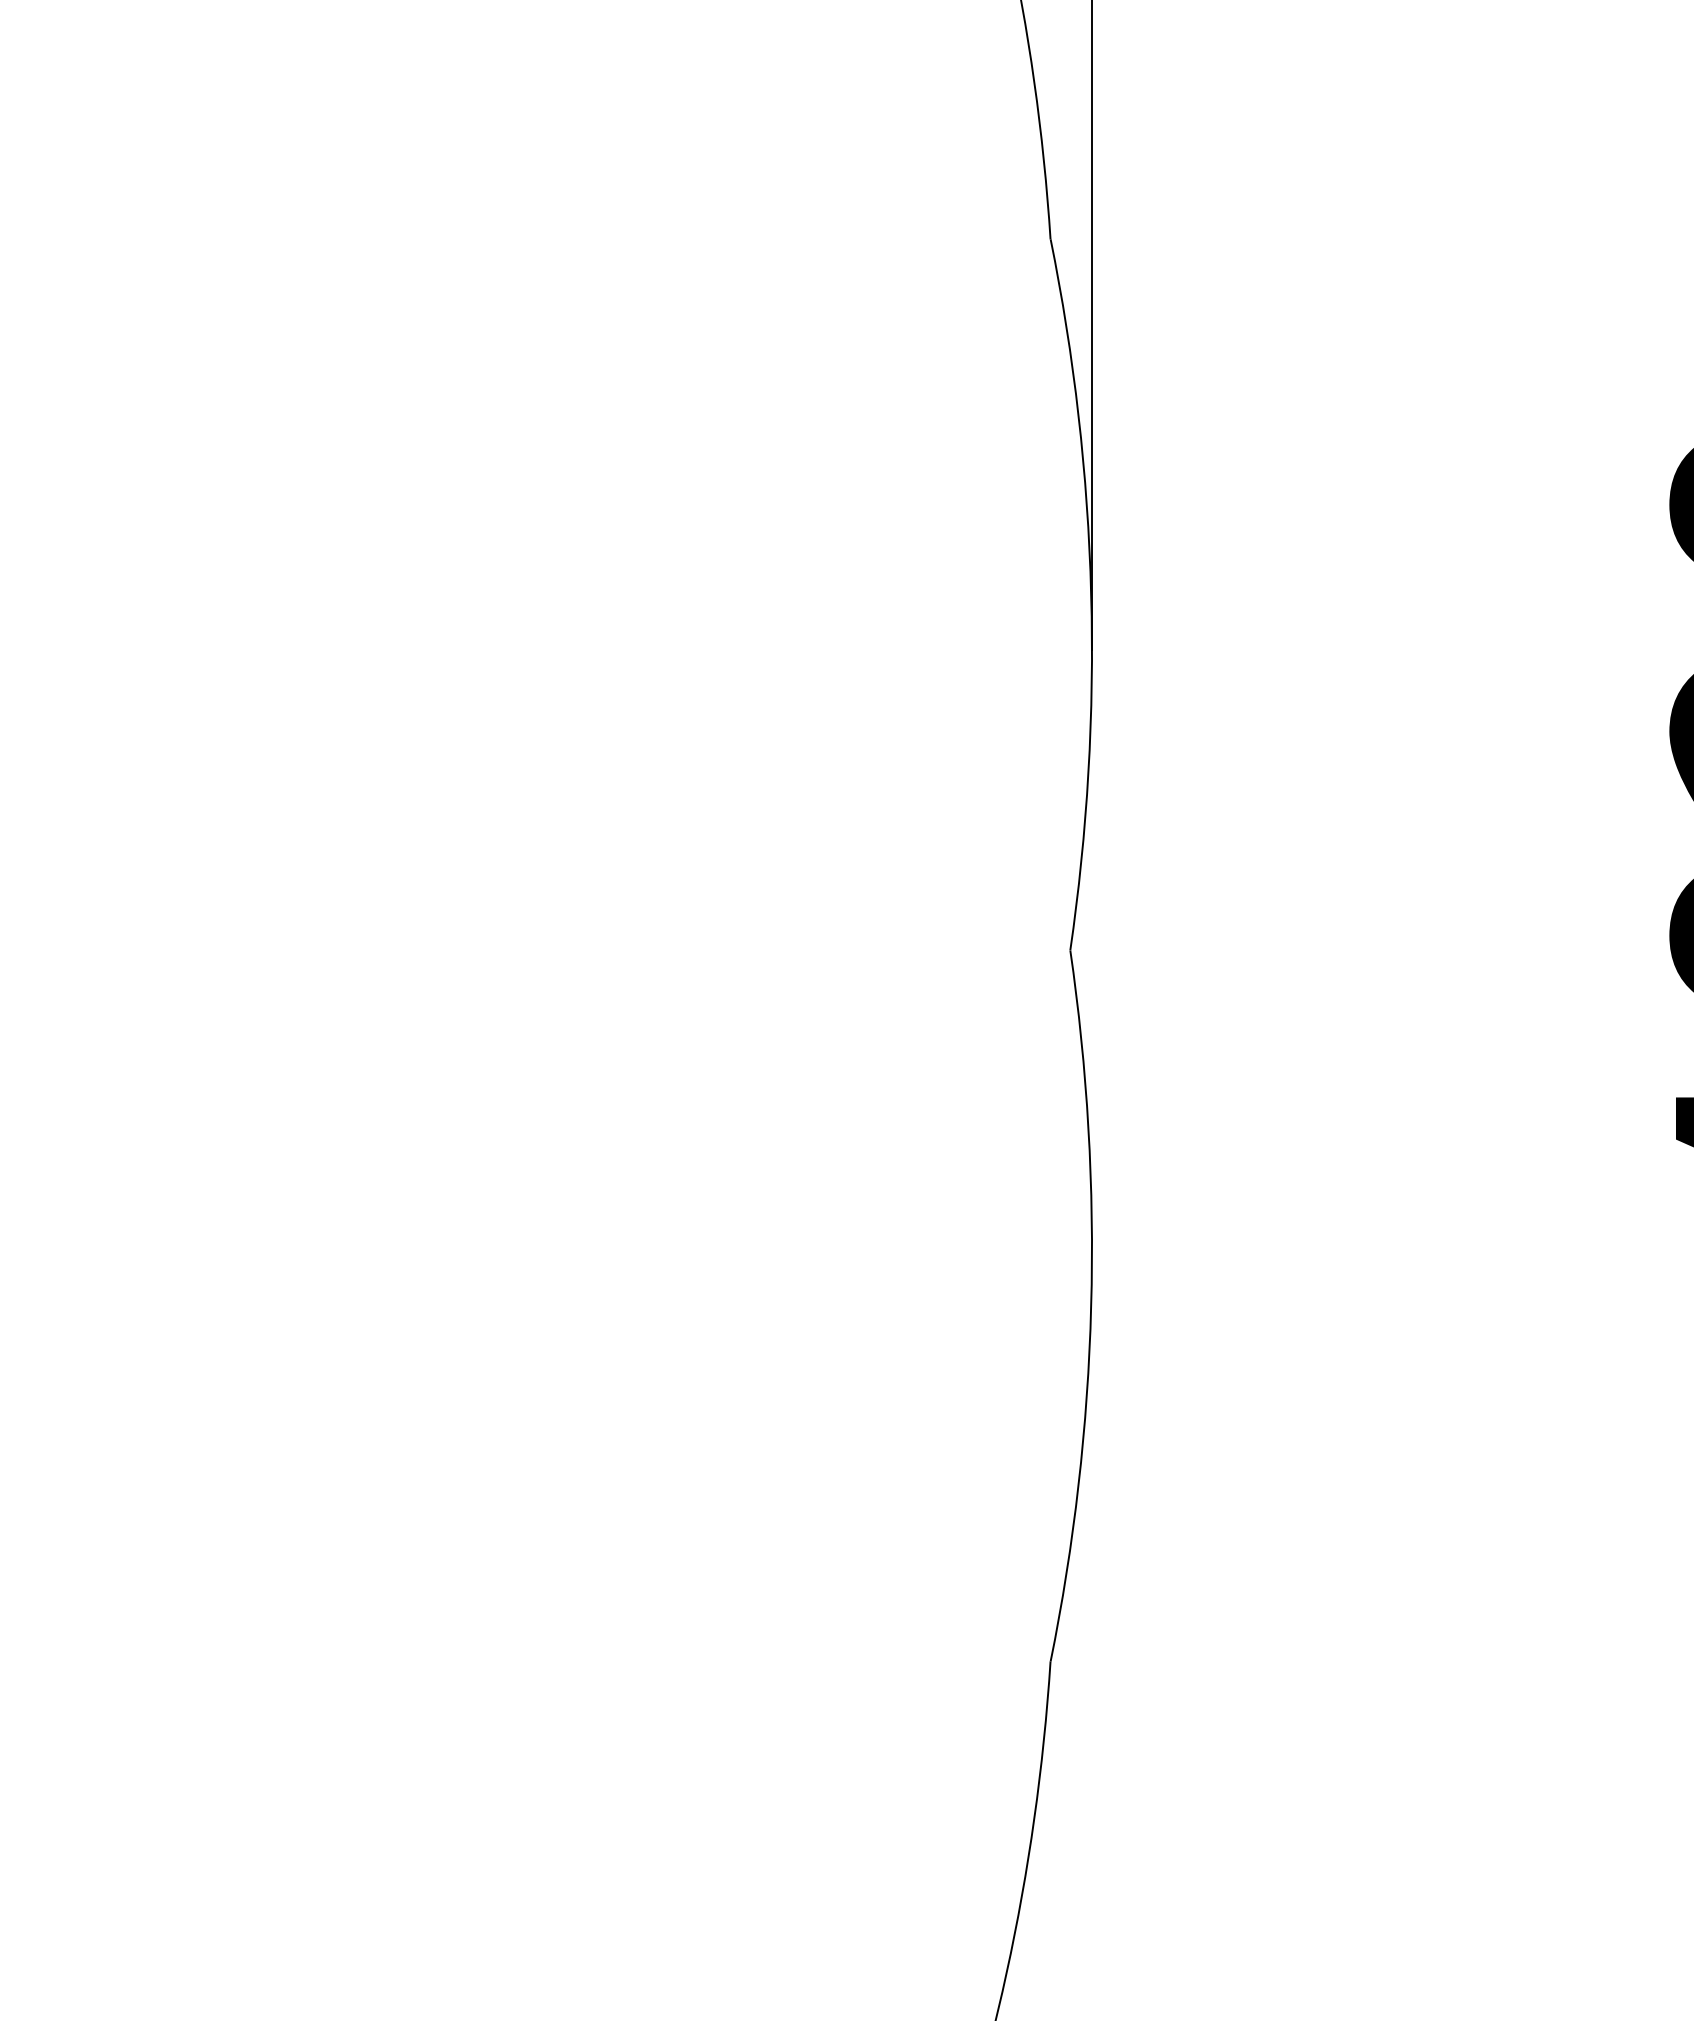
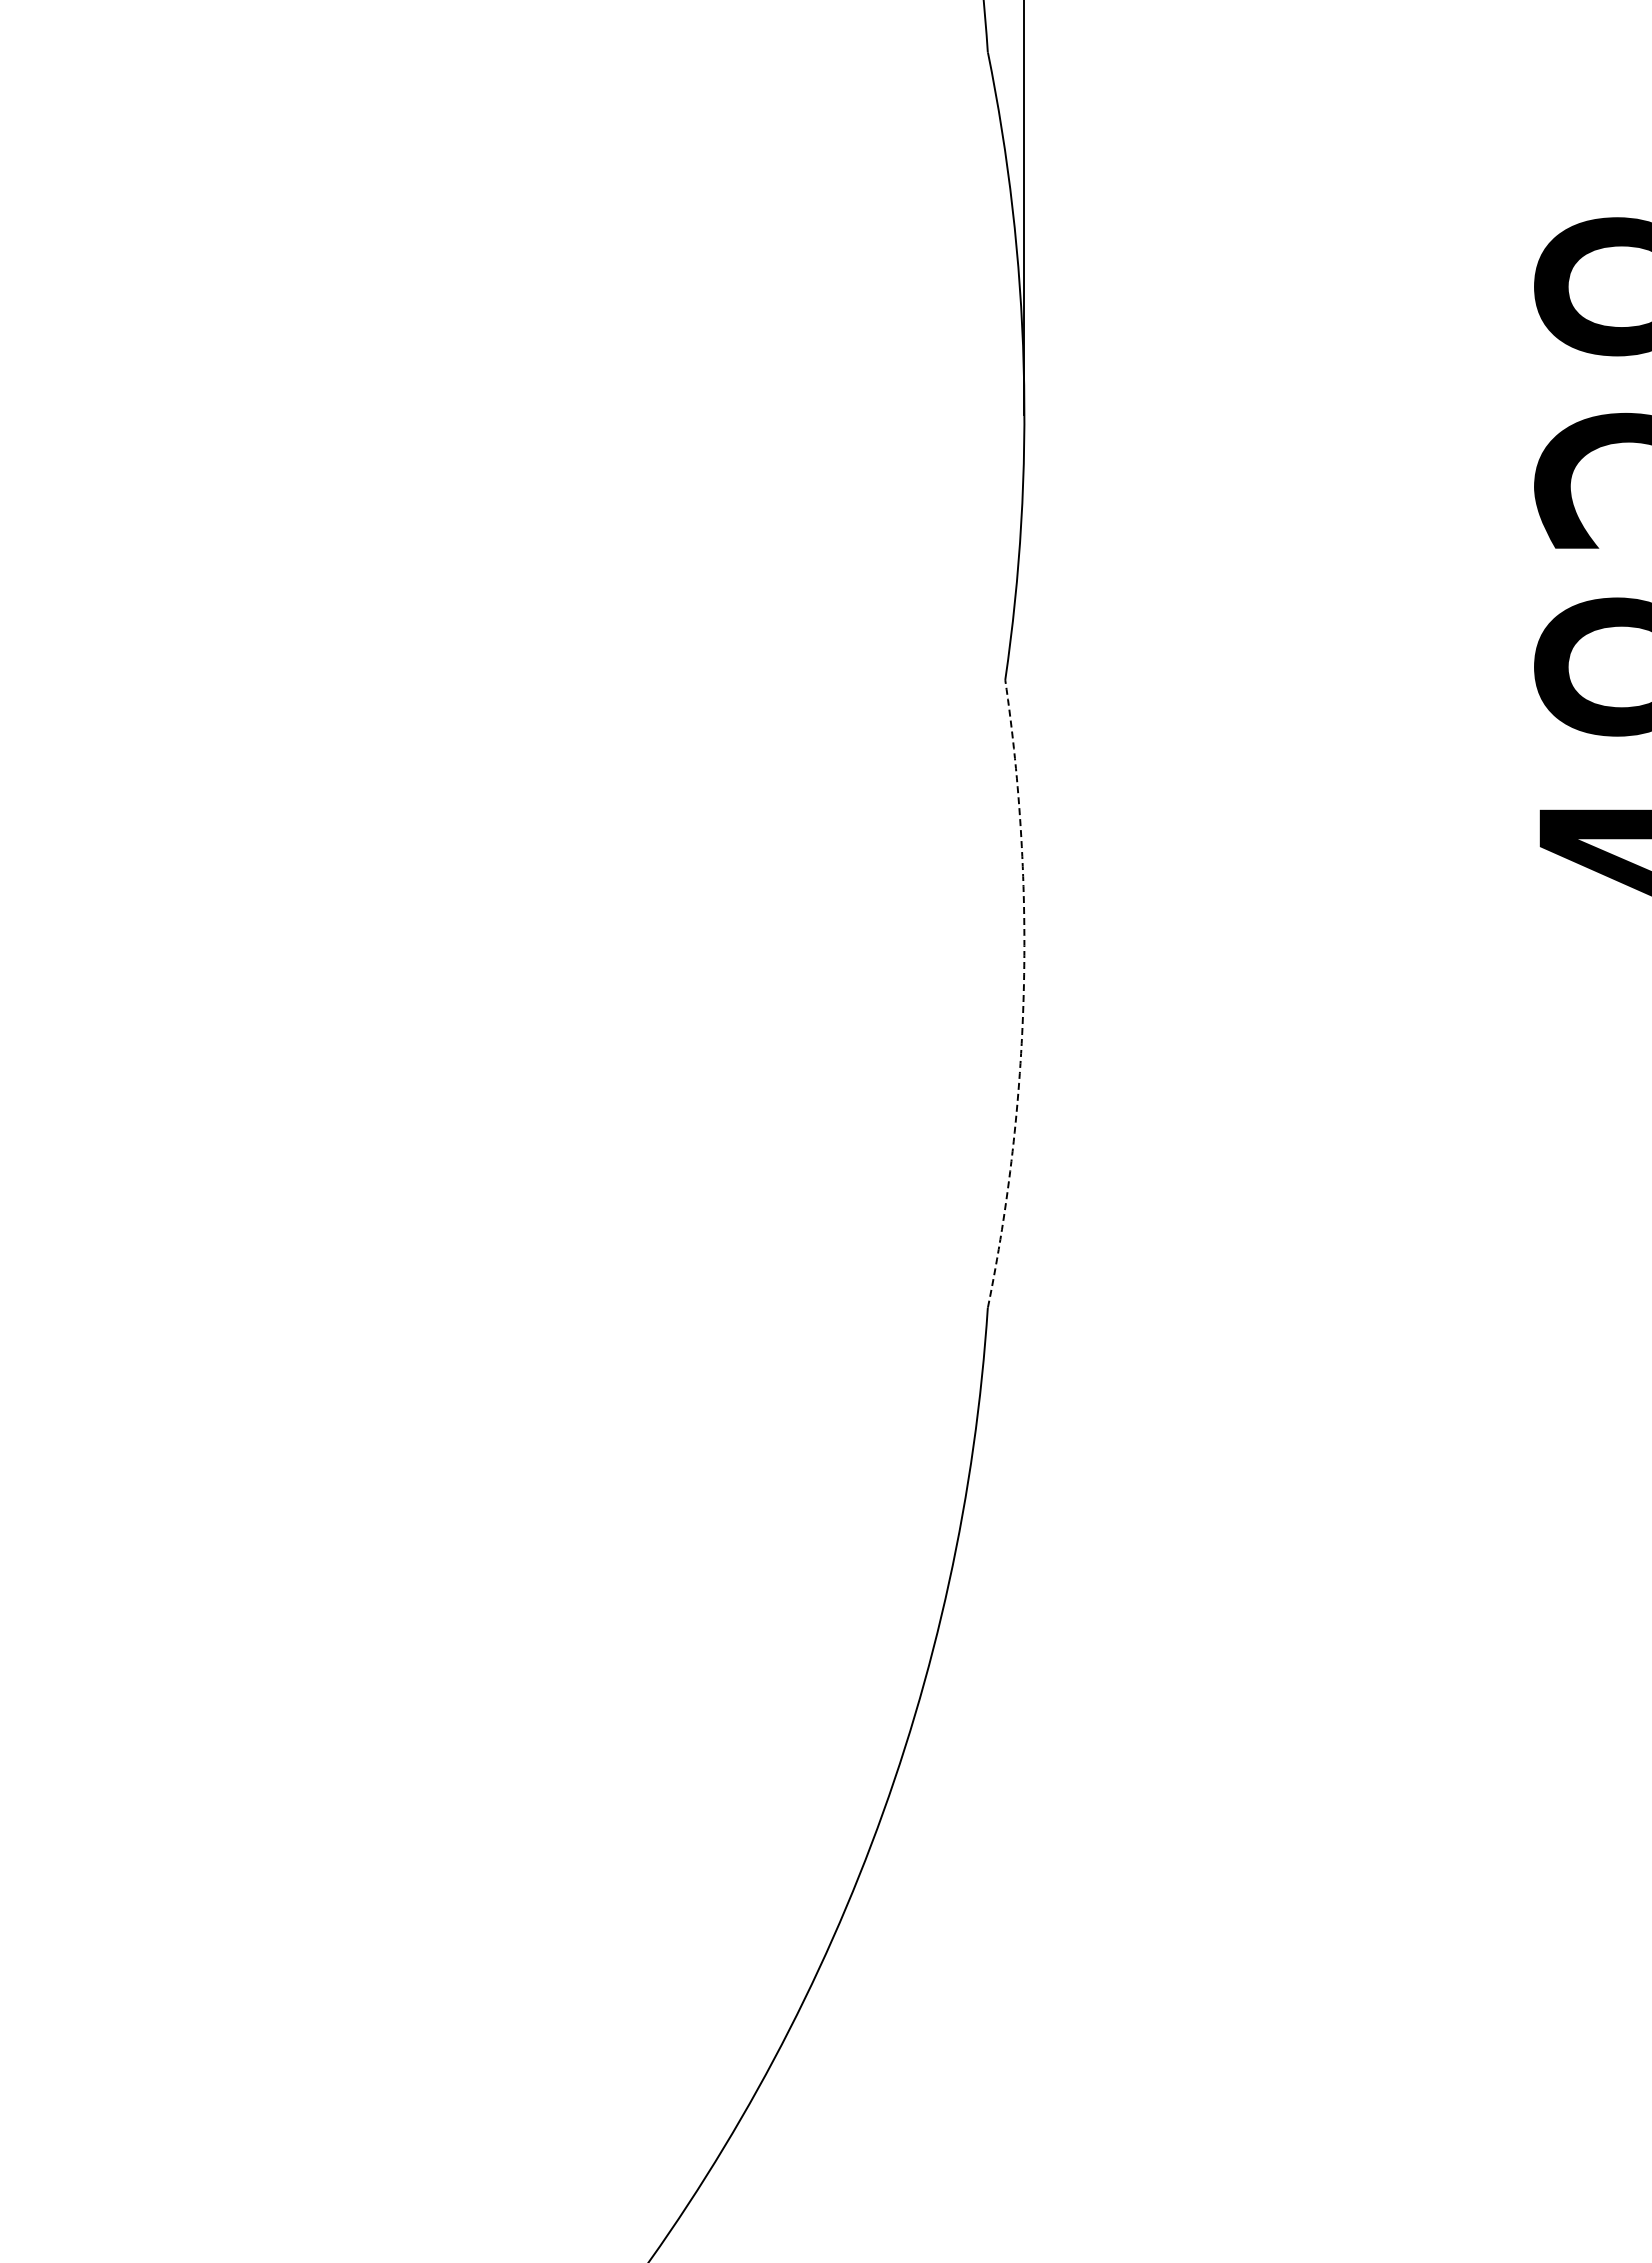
arc: (1090, 1306) -> (1023, 994), solid -> dashed

